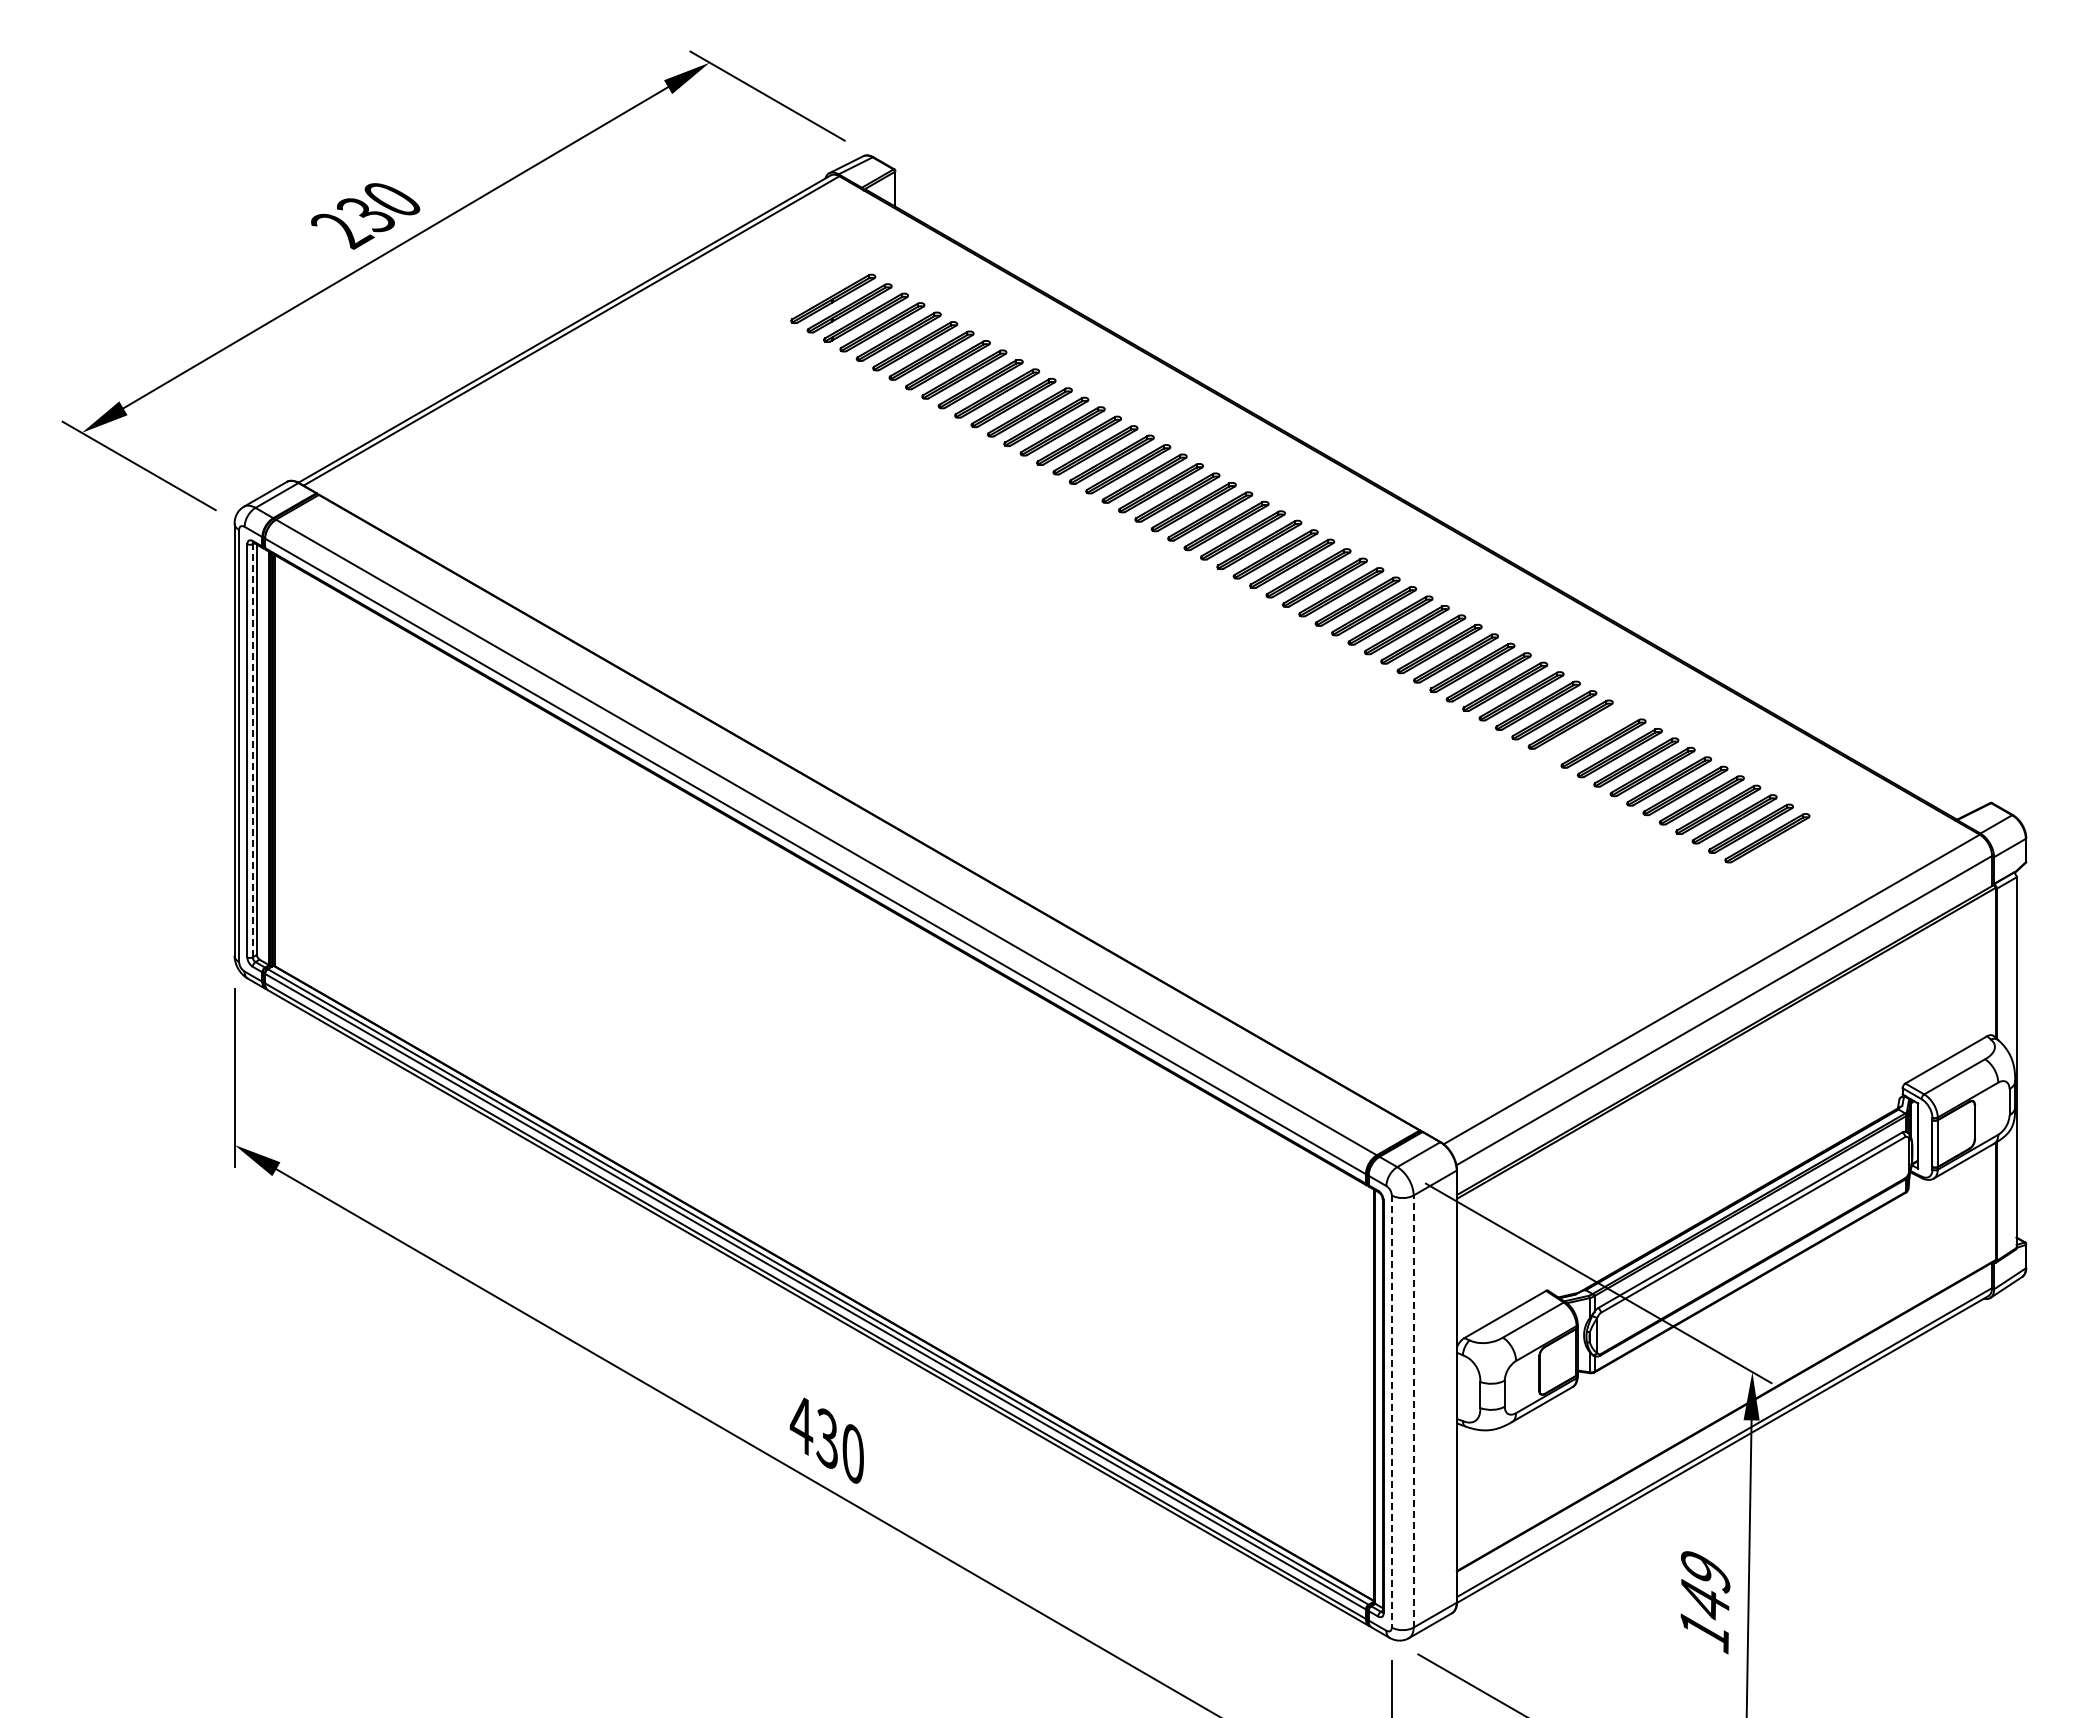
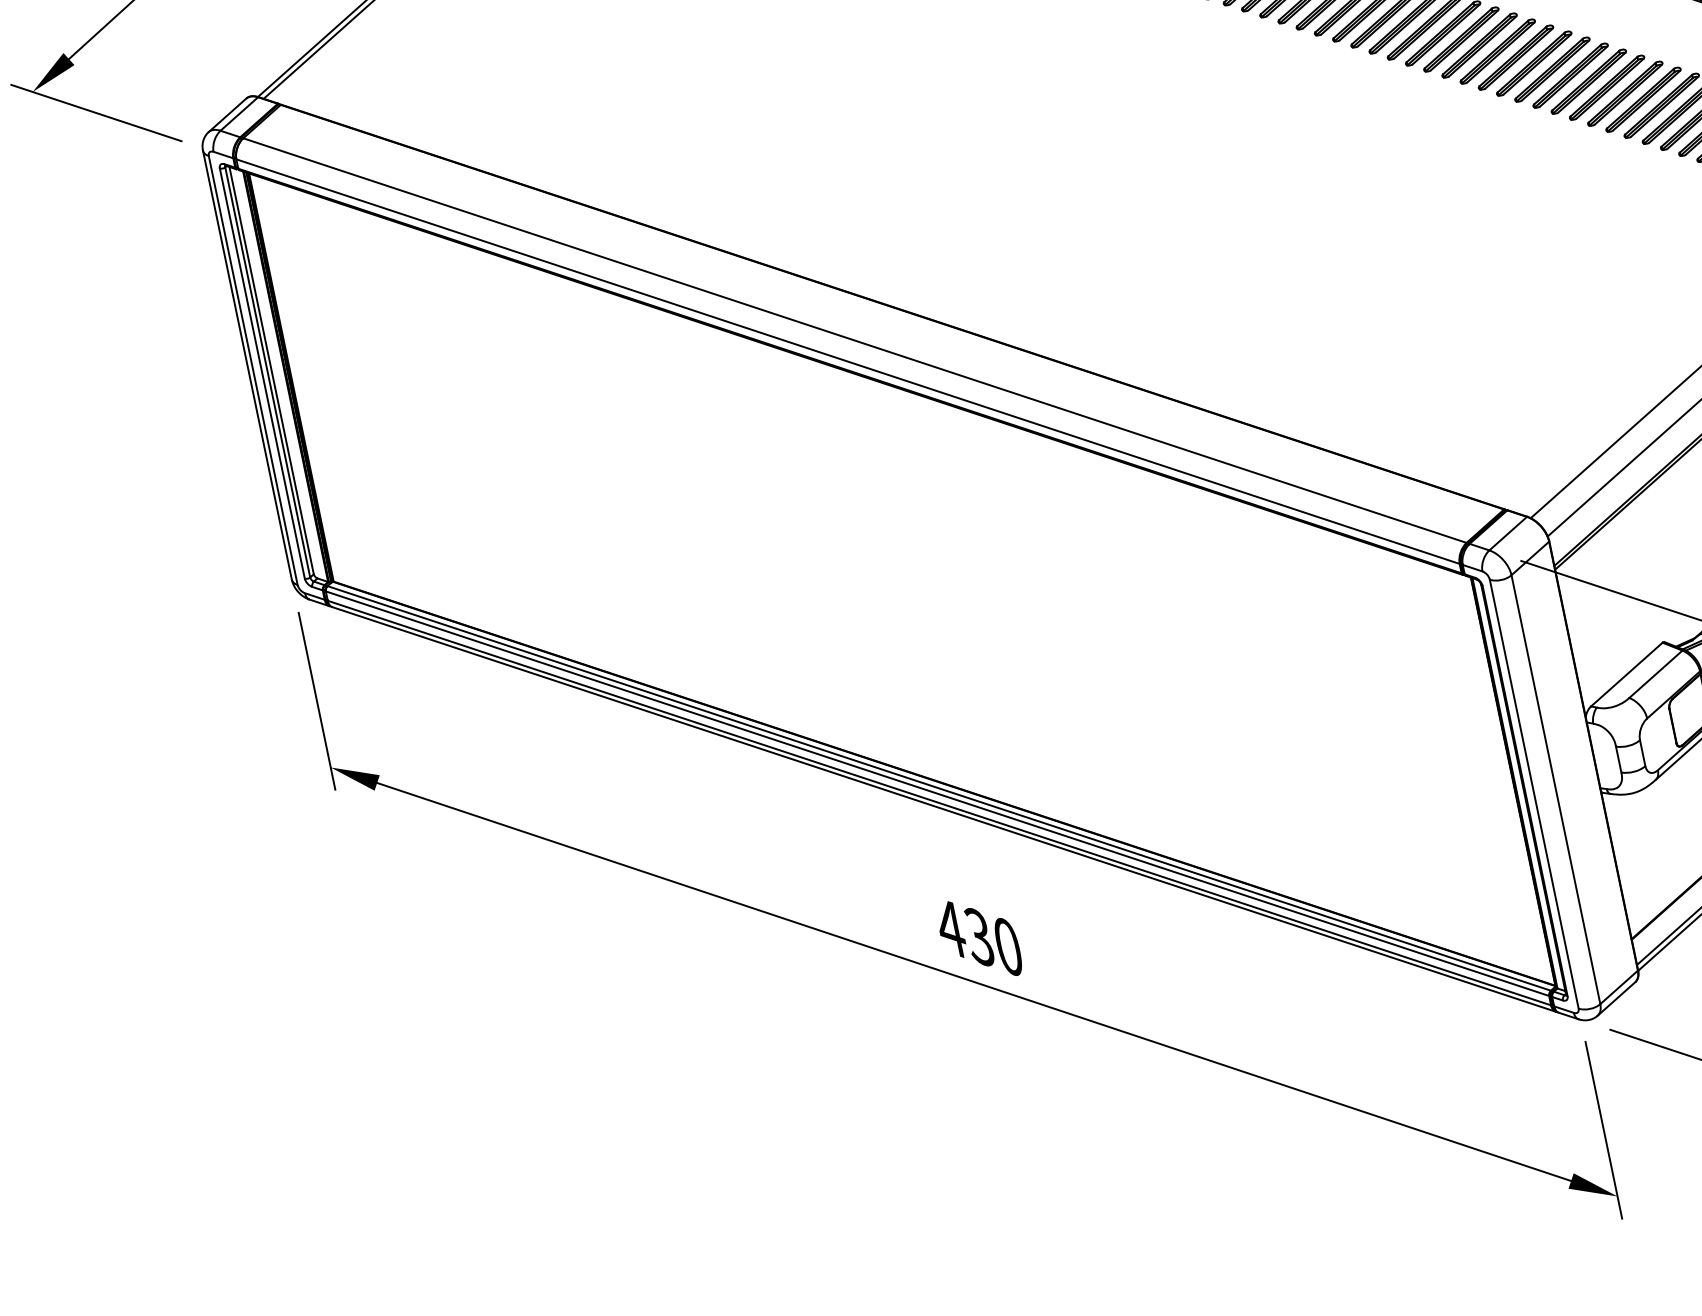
part: (1587, 734) -> (1589, 81), added
line: (252, 750) -> (267, 372), dashed -> solid
line: (1413, 1411) -> (1555, 789), dashed -> solid
line: (1391, 1412) -> (1534, 795), dashed -> solid

